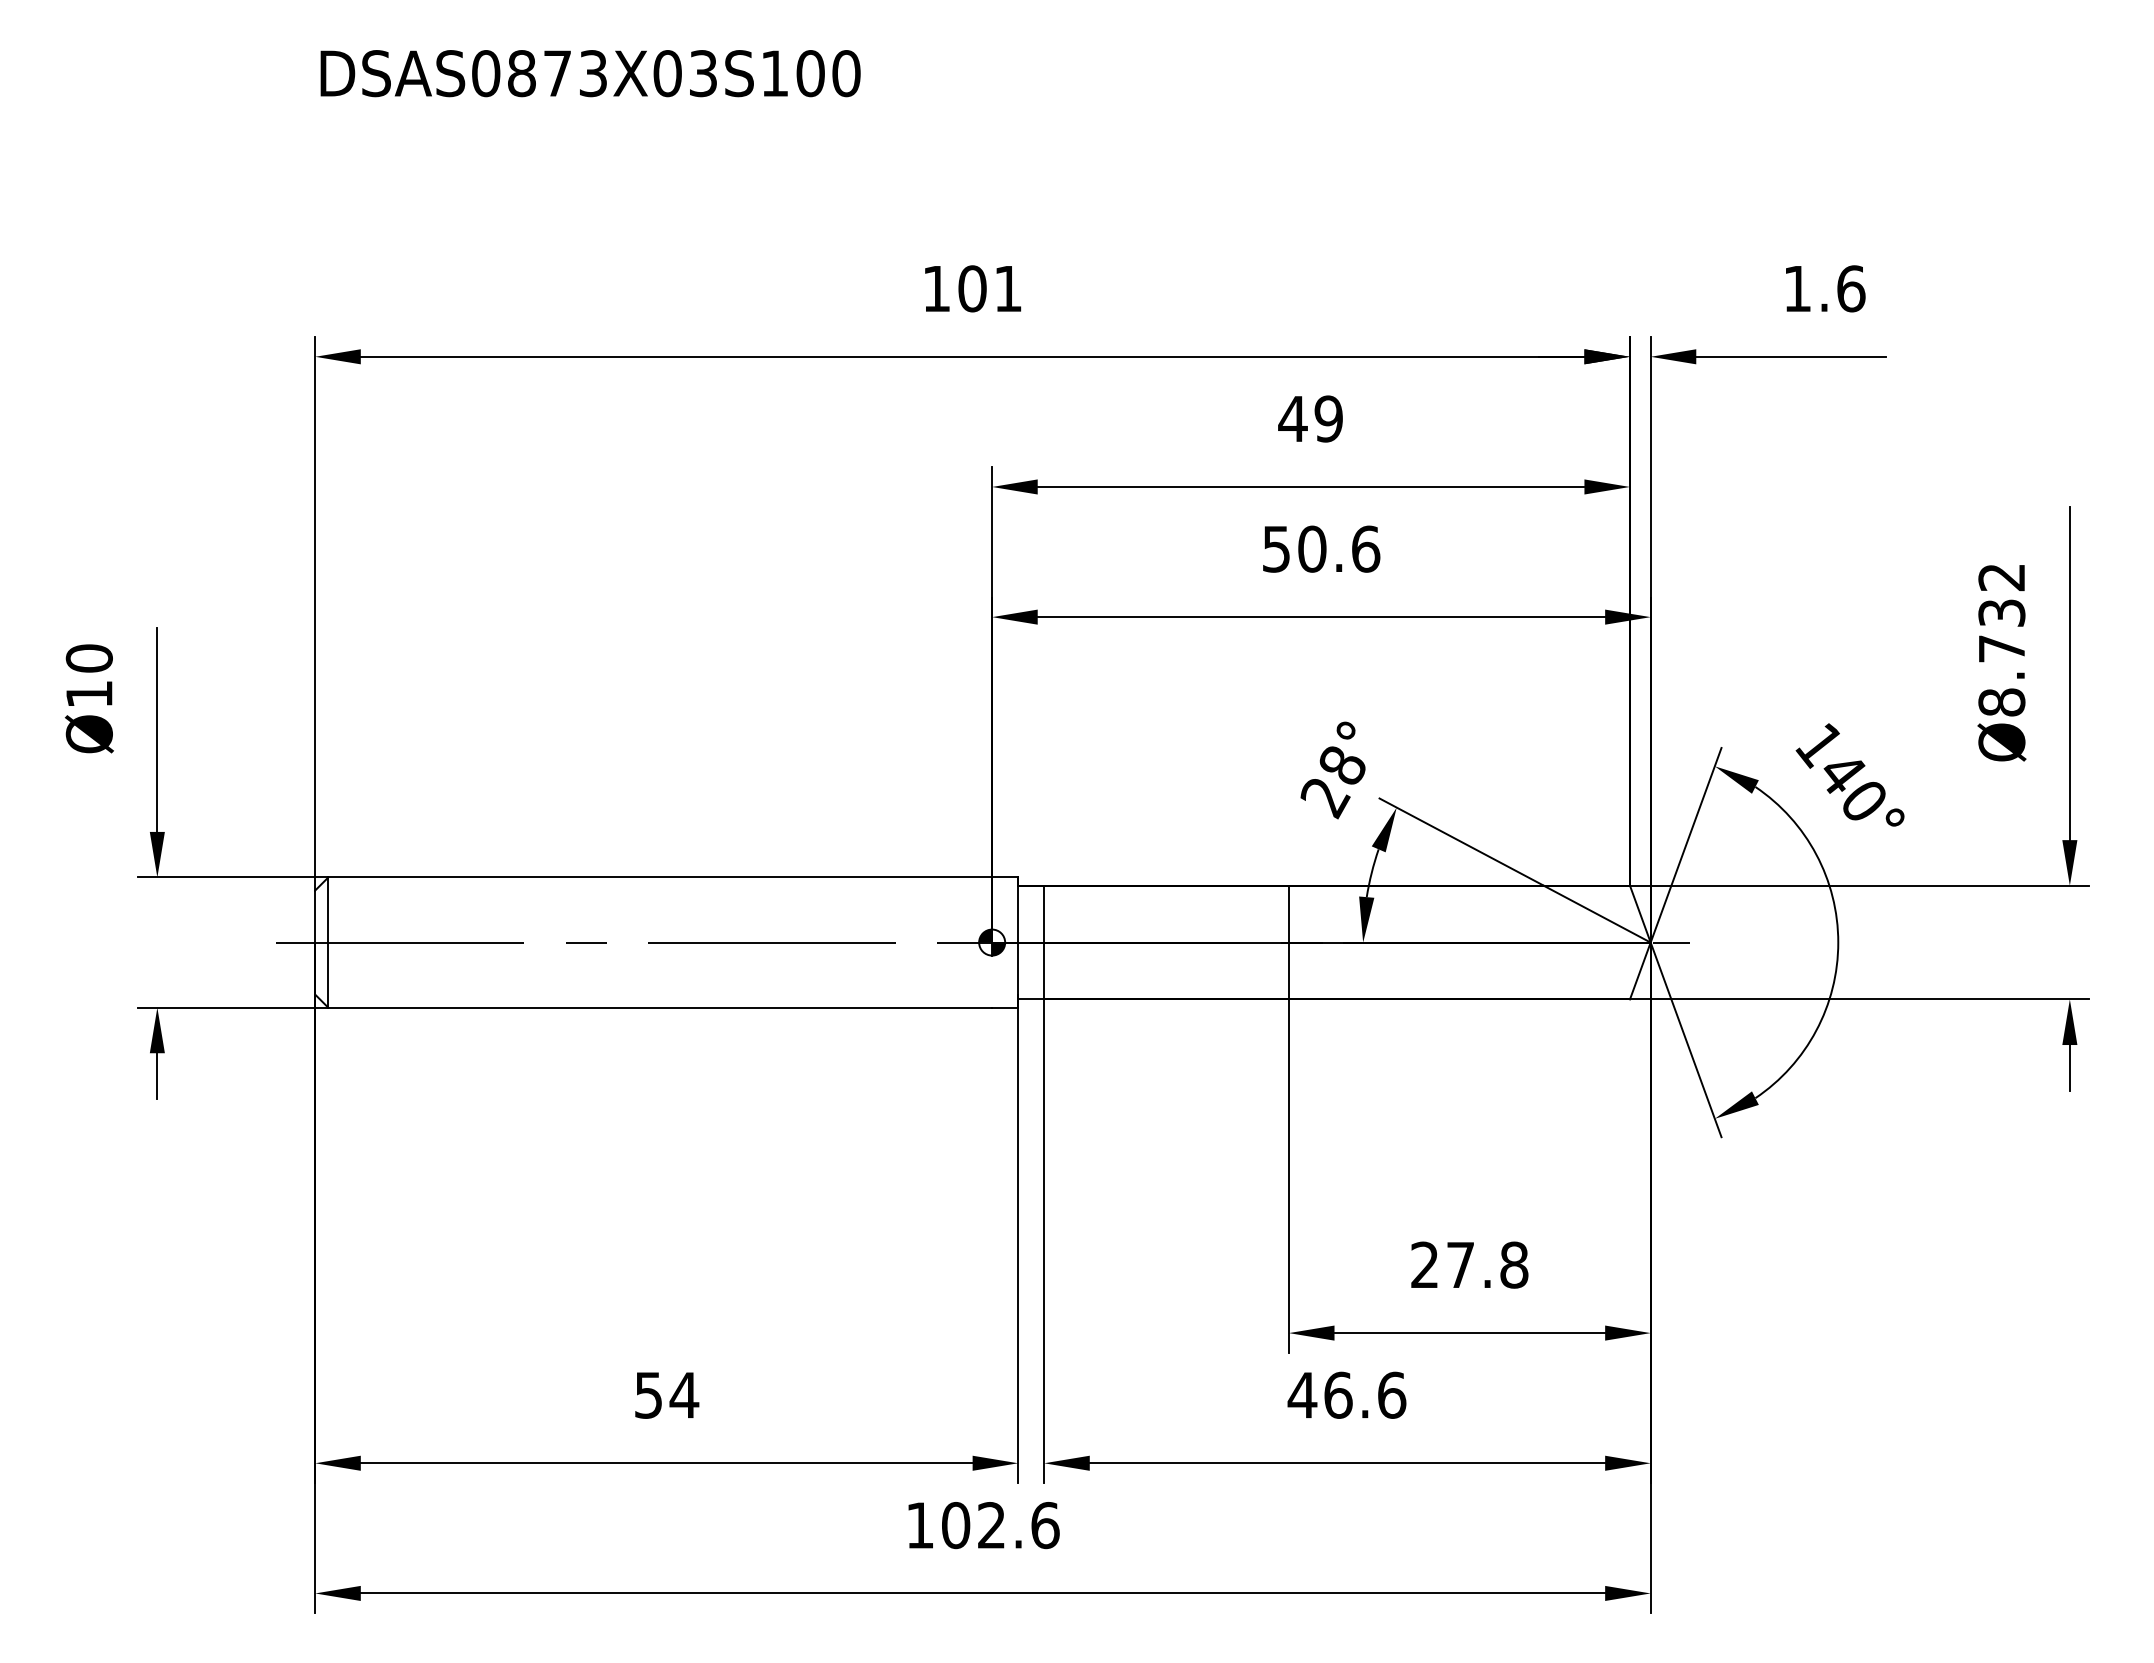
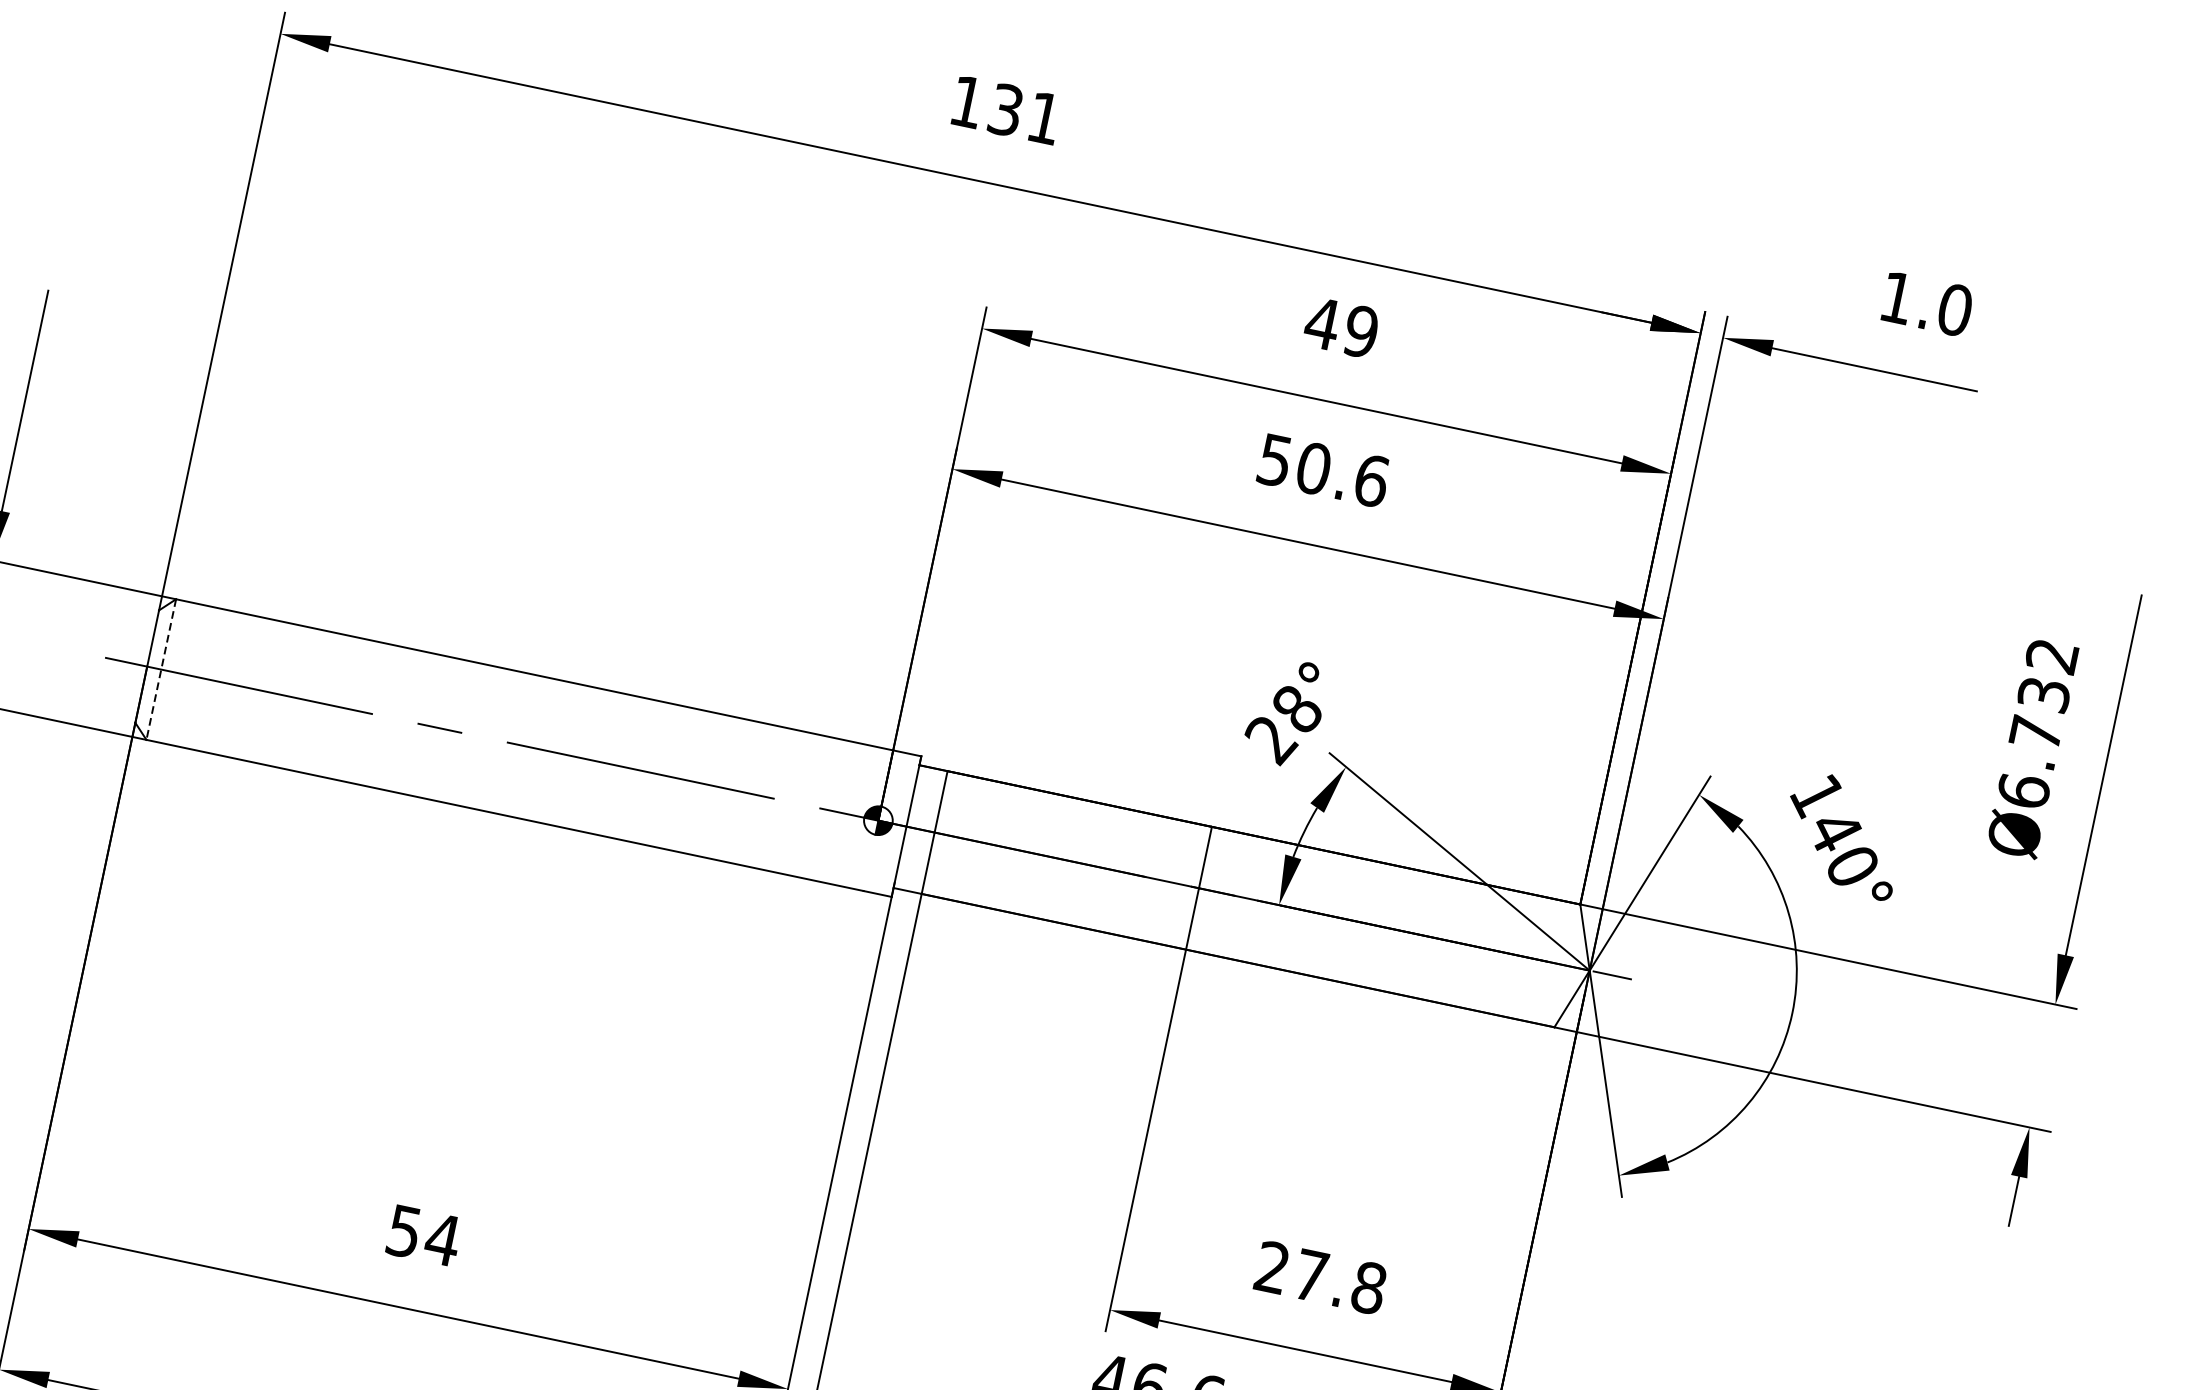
text: (972, 288) -> (1006, 109), 101 -> 131
text: (1851, 288) -> (1955, 309), 1.6 -> 1.0
text: (2001, 702) -> (2023, 791), Ø8.732 -> Ø6.732
line: (328, 943) -> (161, 670), solid -> dashed

